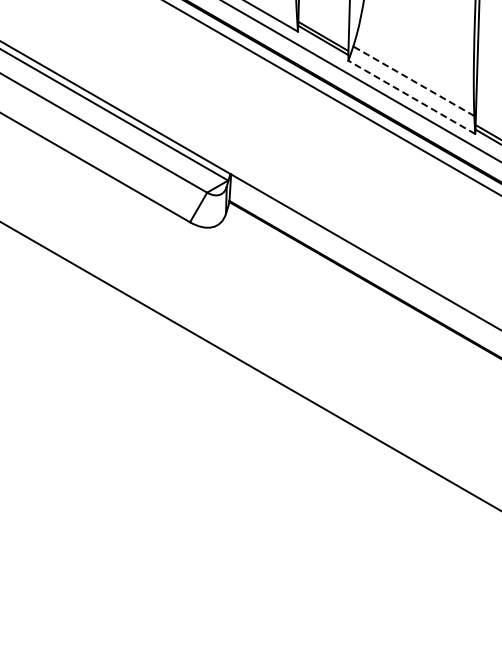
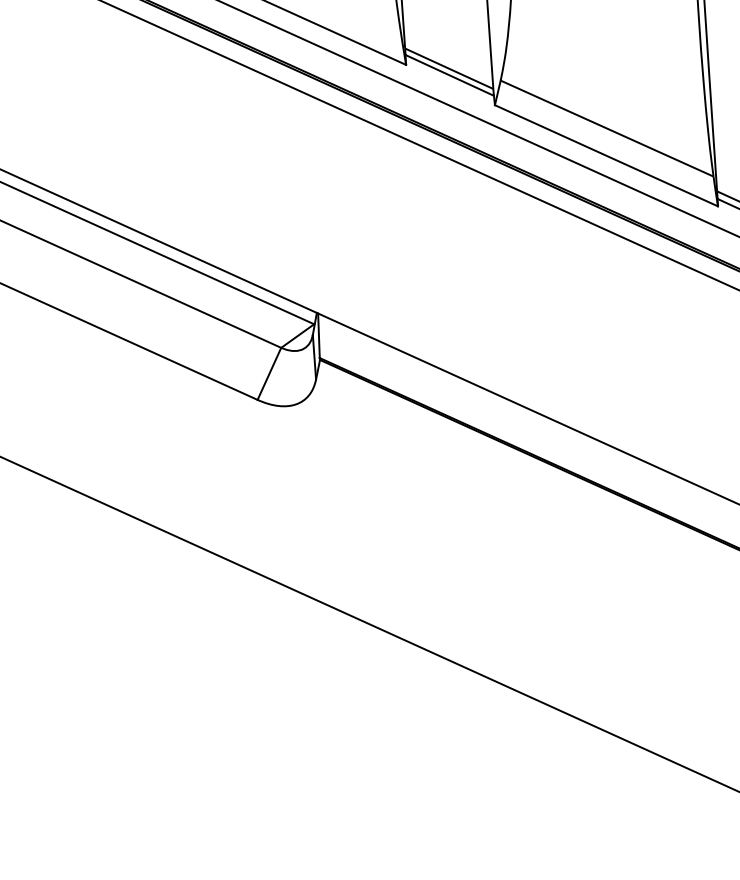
line: (413, 80) -> (606, 127), dashed -> solid
line: (411, 97) -> (605, 156), dashed -> solid

